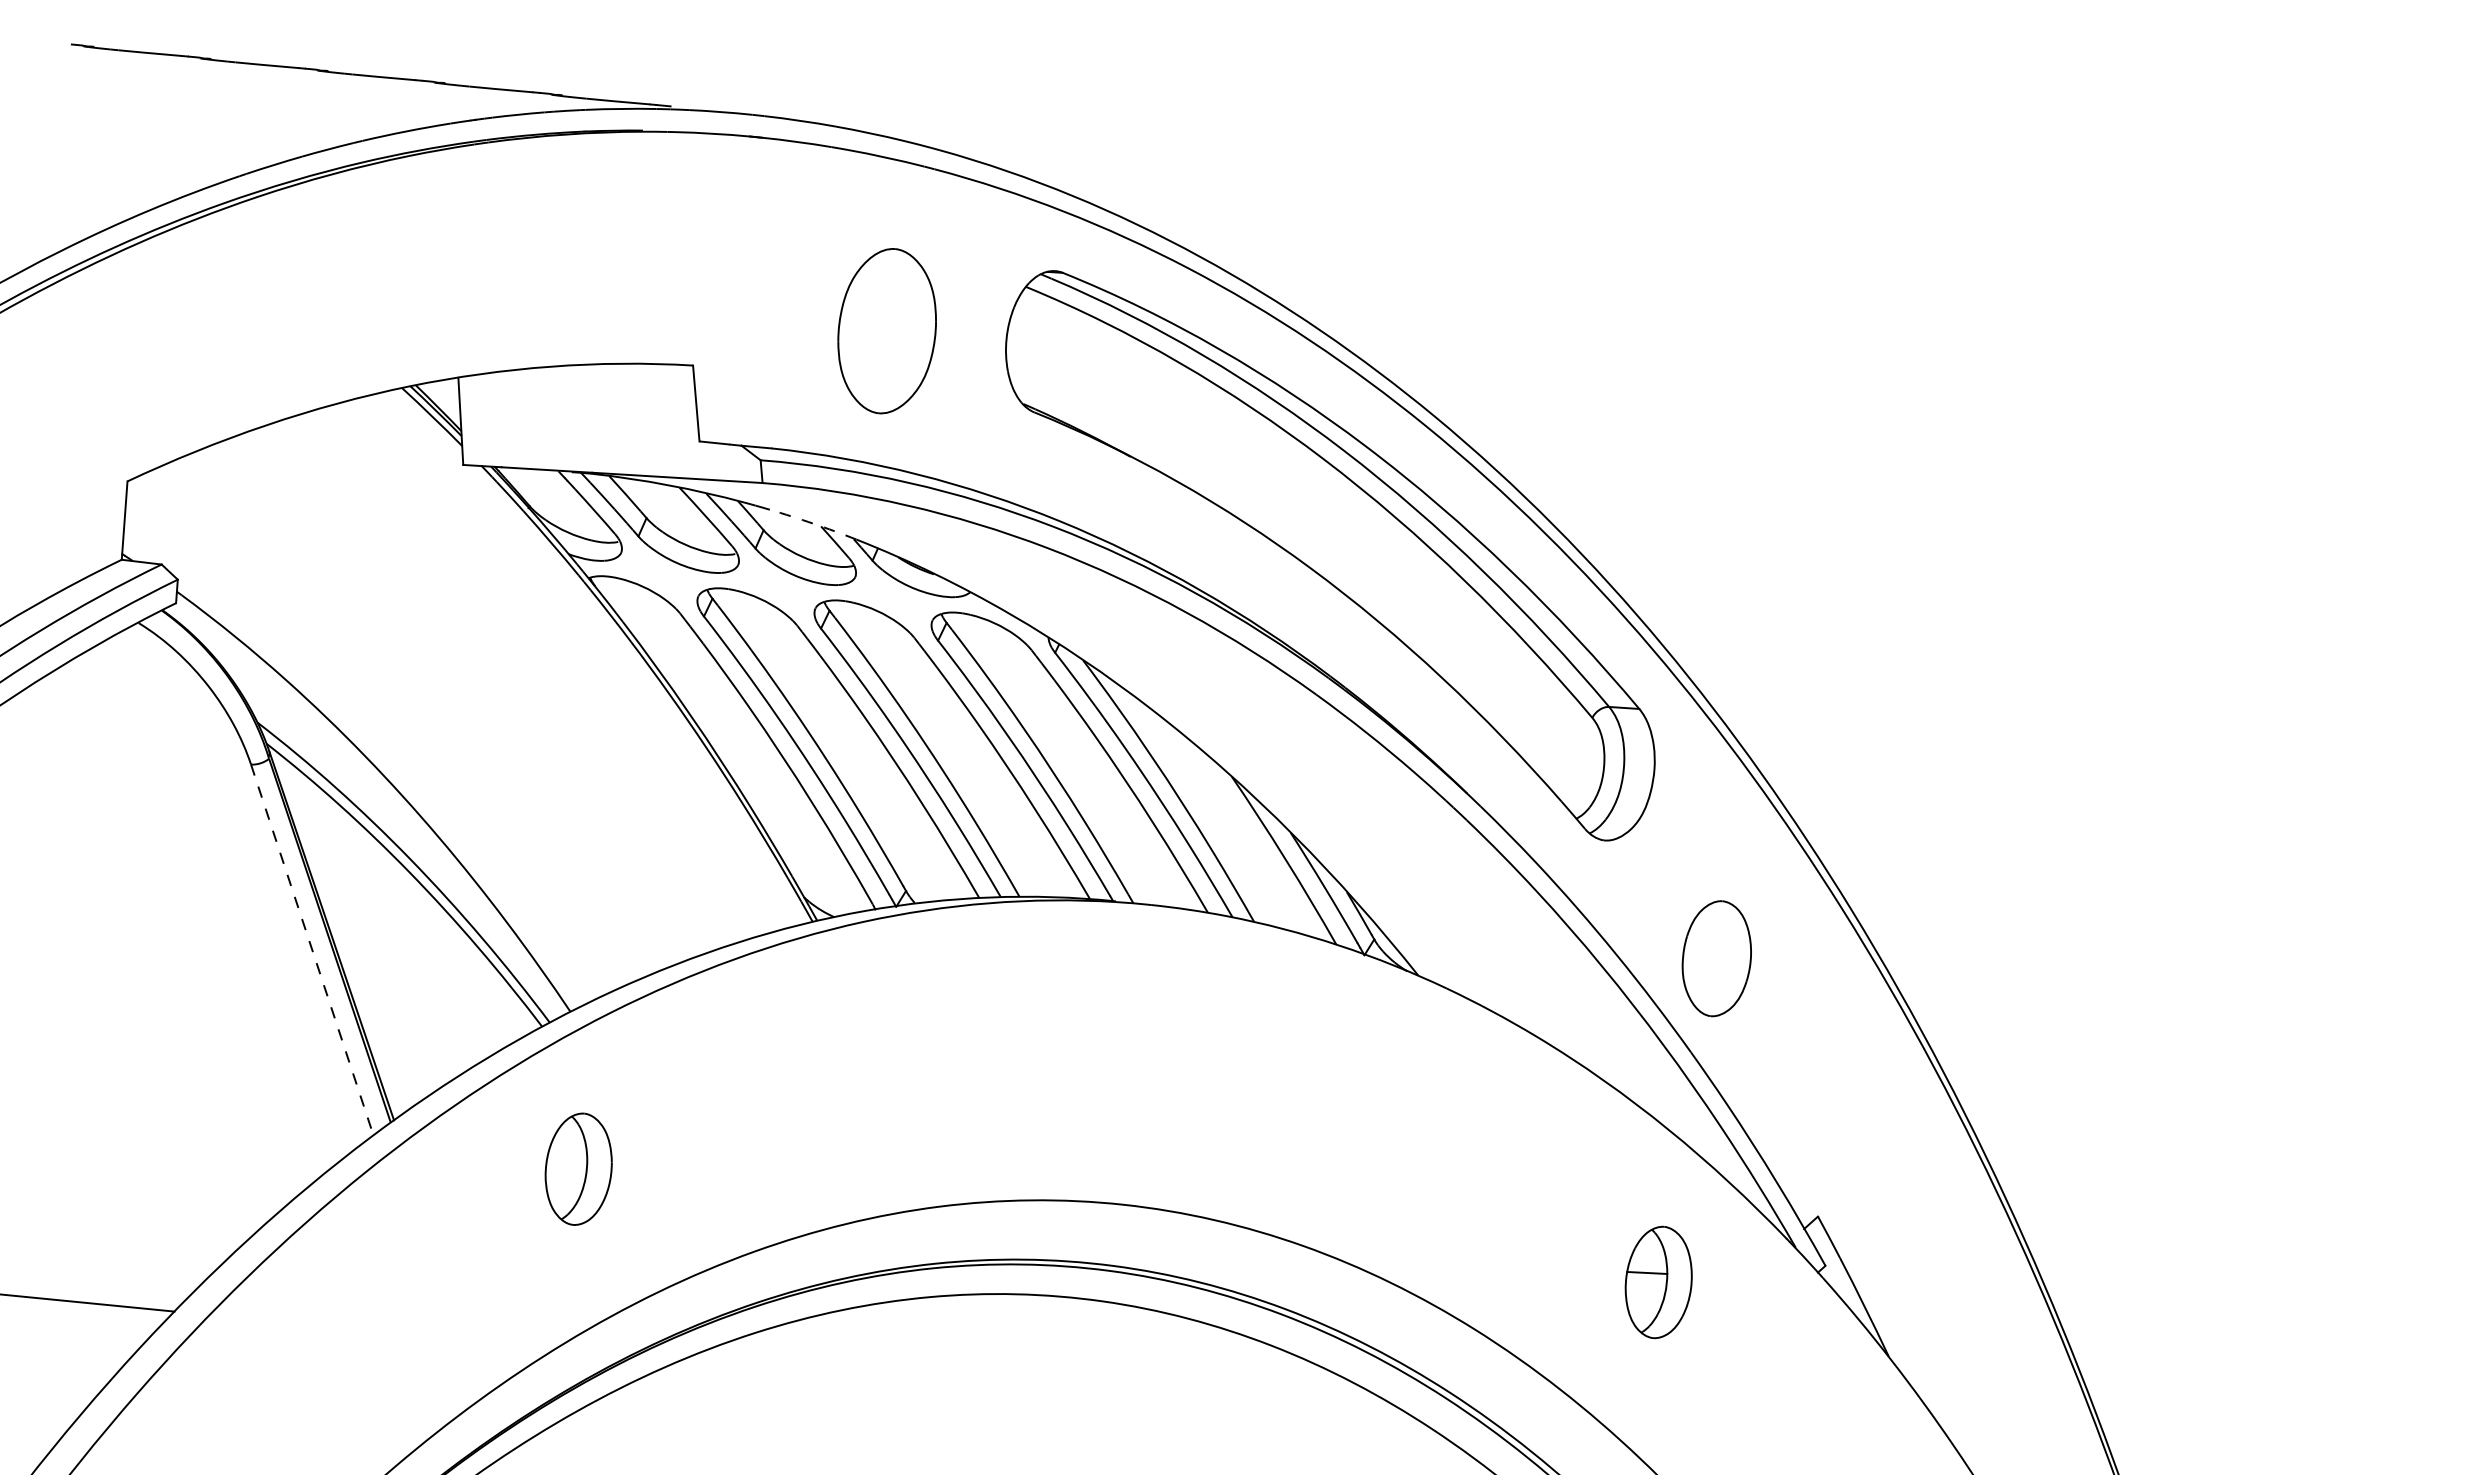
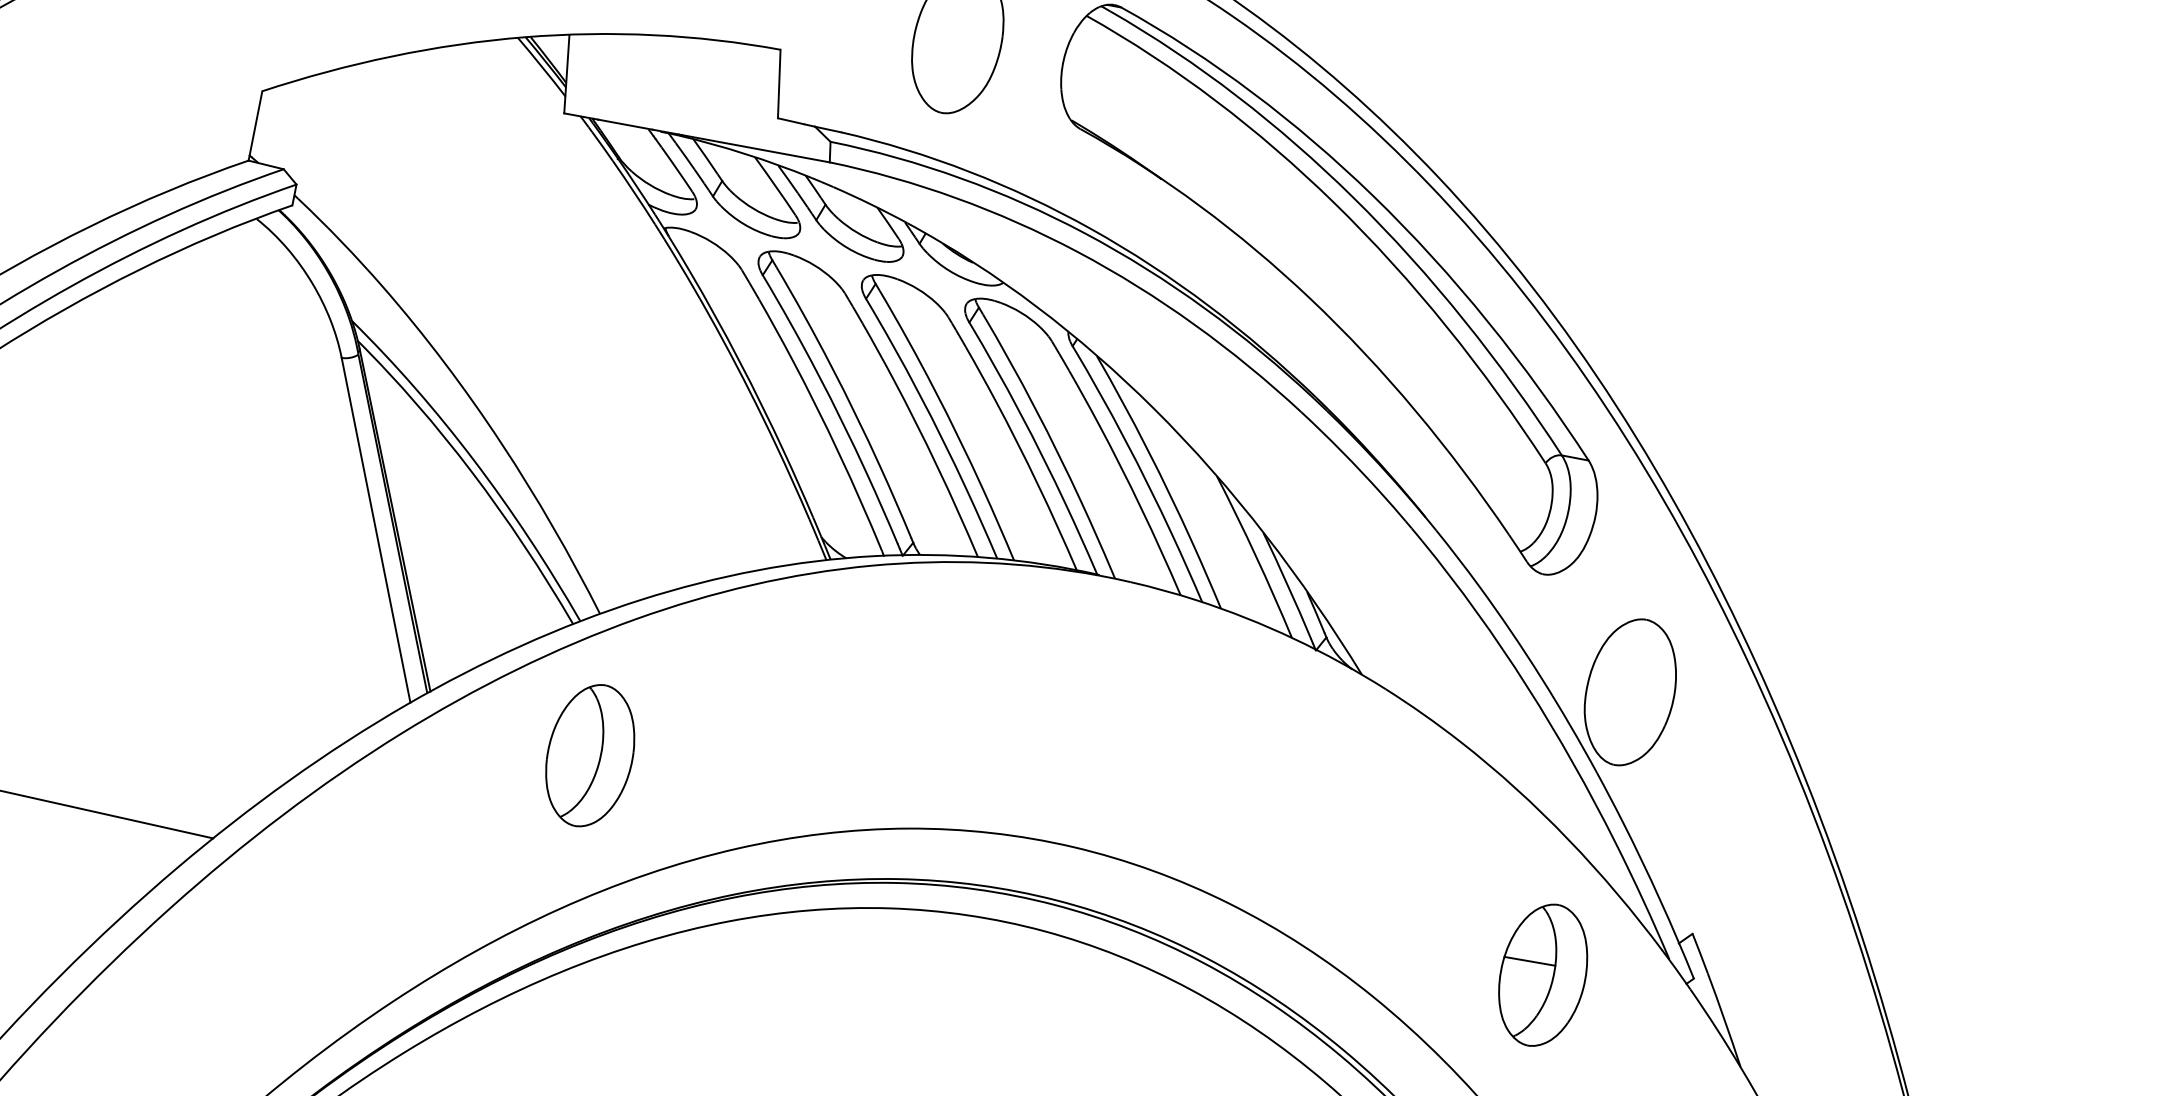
arc: (813, 523) -> (870, 204), dashed -> solid
line: (312, 950) -> (376, 530), dashed -> solid
part: (1716, 958) -> (1630, 692), size x1.43
part: (578, 1168) -> (590, 754), size x1.43
part: (1658, 1282) -> (1542, 975), size x1.43

